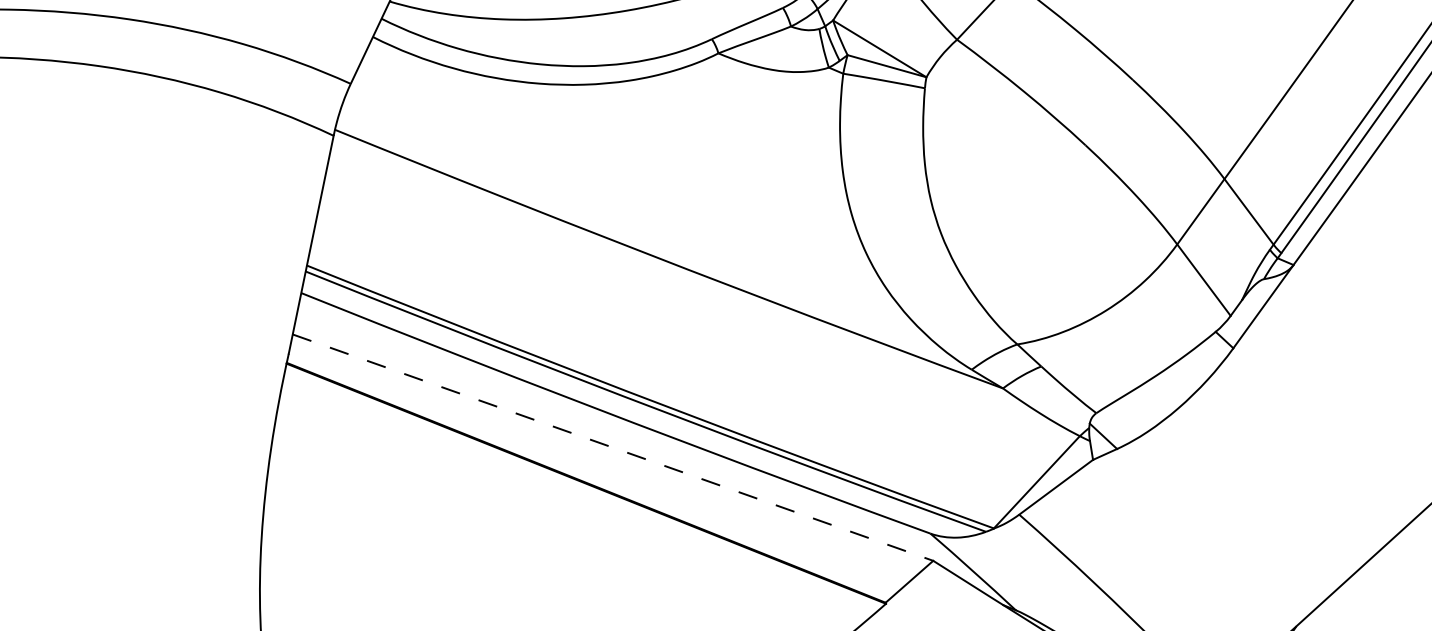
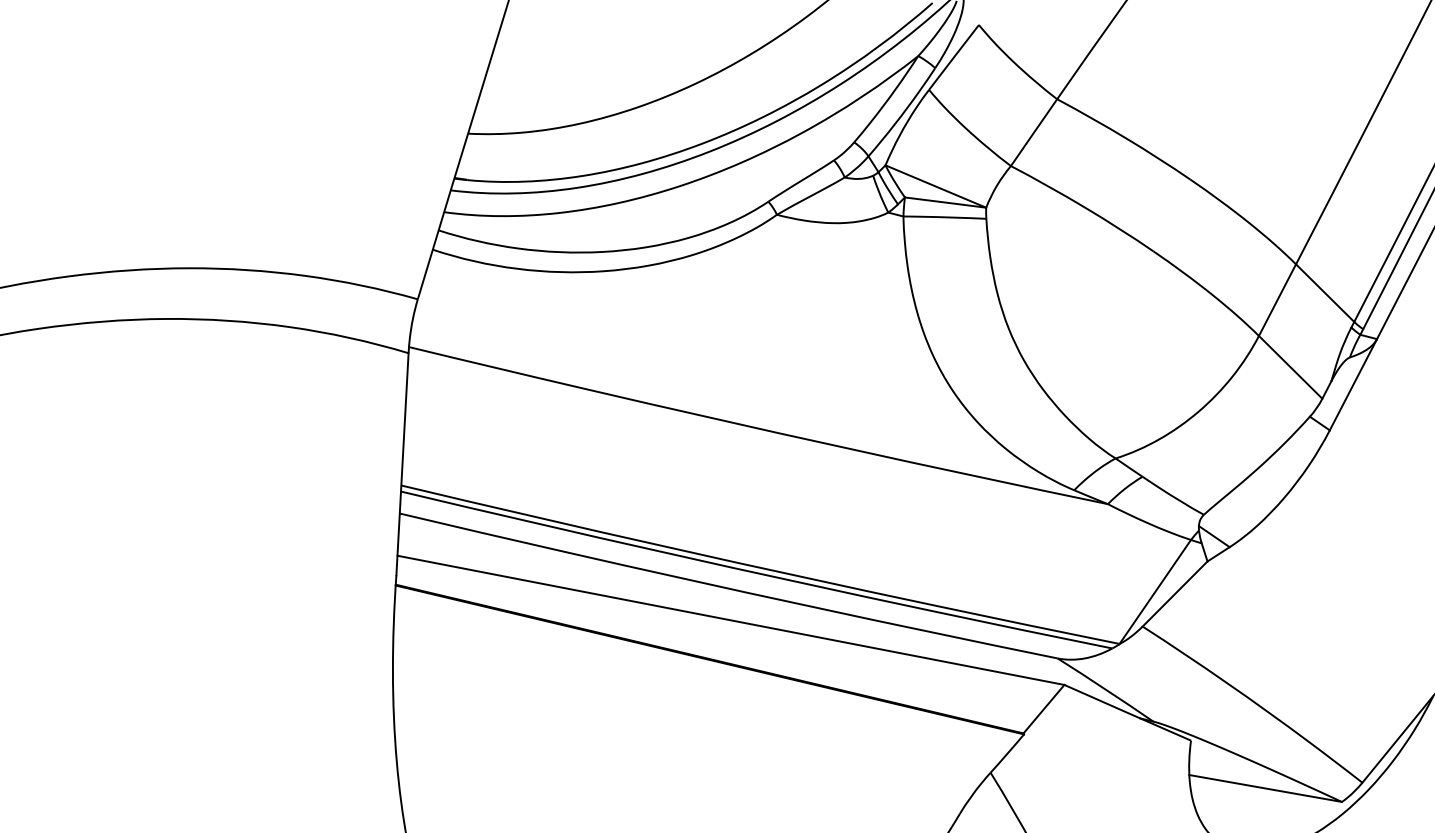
line: (612, 447) -> (730, 620), dashed -> solid

